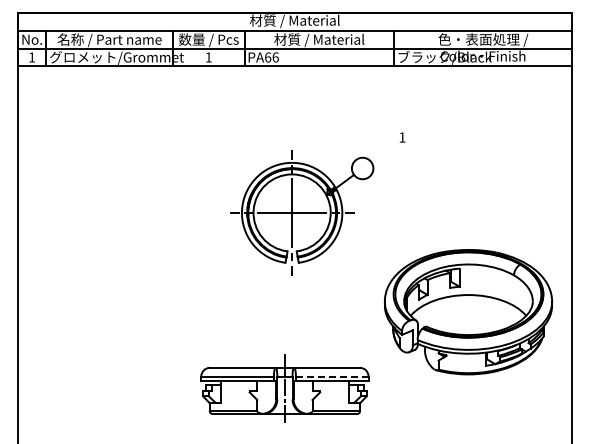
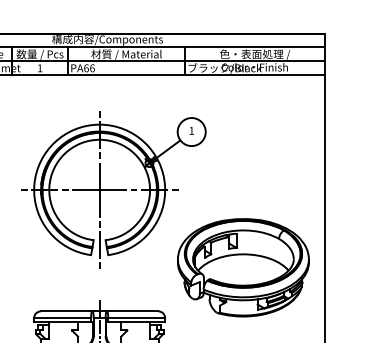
text: (294, 21) -> (107, 40), 材質 / Material -> 構成内容/Components
part: (302, 212) -> (113, 189), size x1.67
line: (331, 376) -> (136, 318), dashed -> solid

